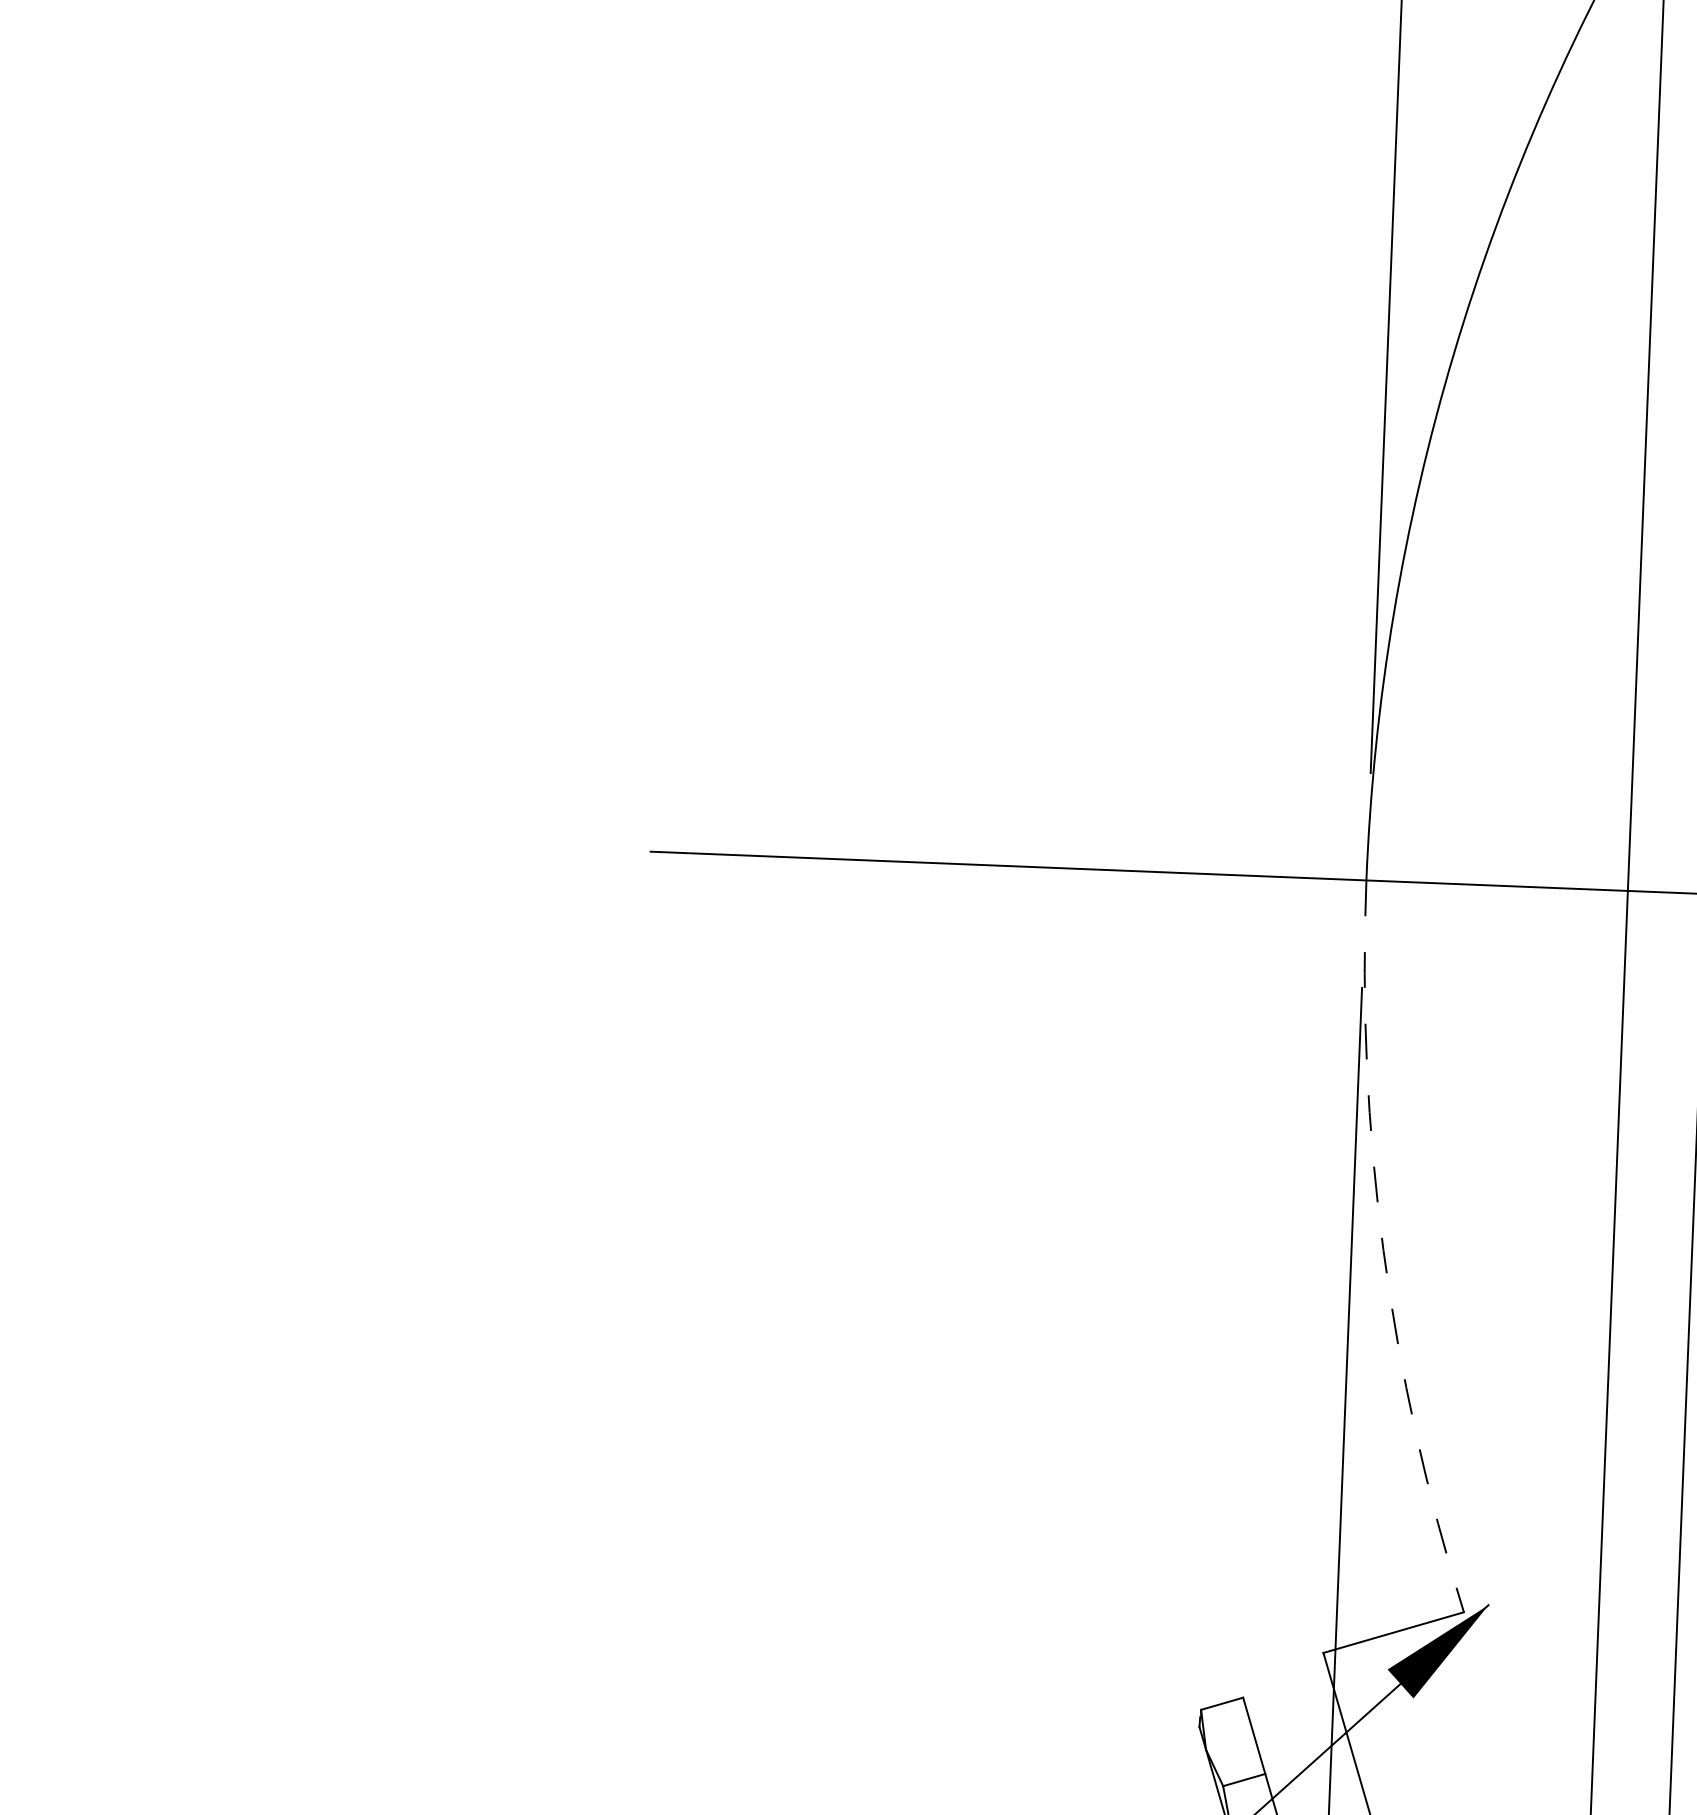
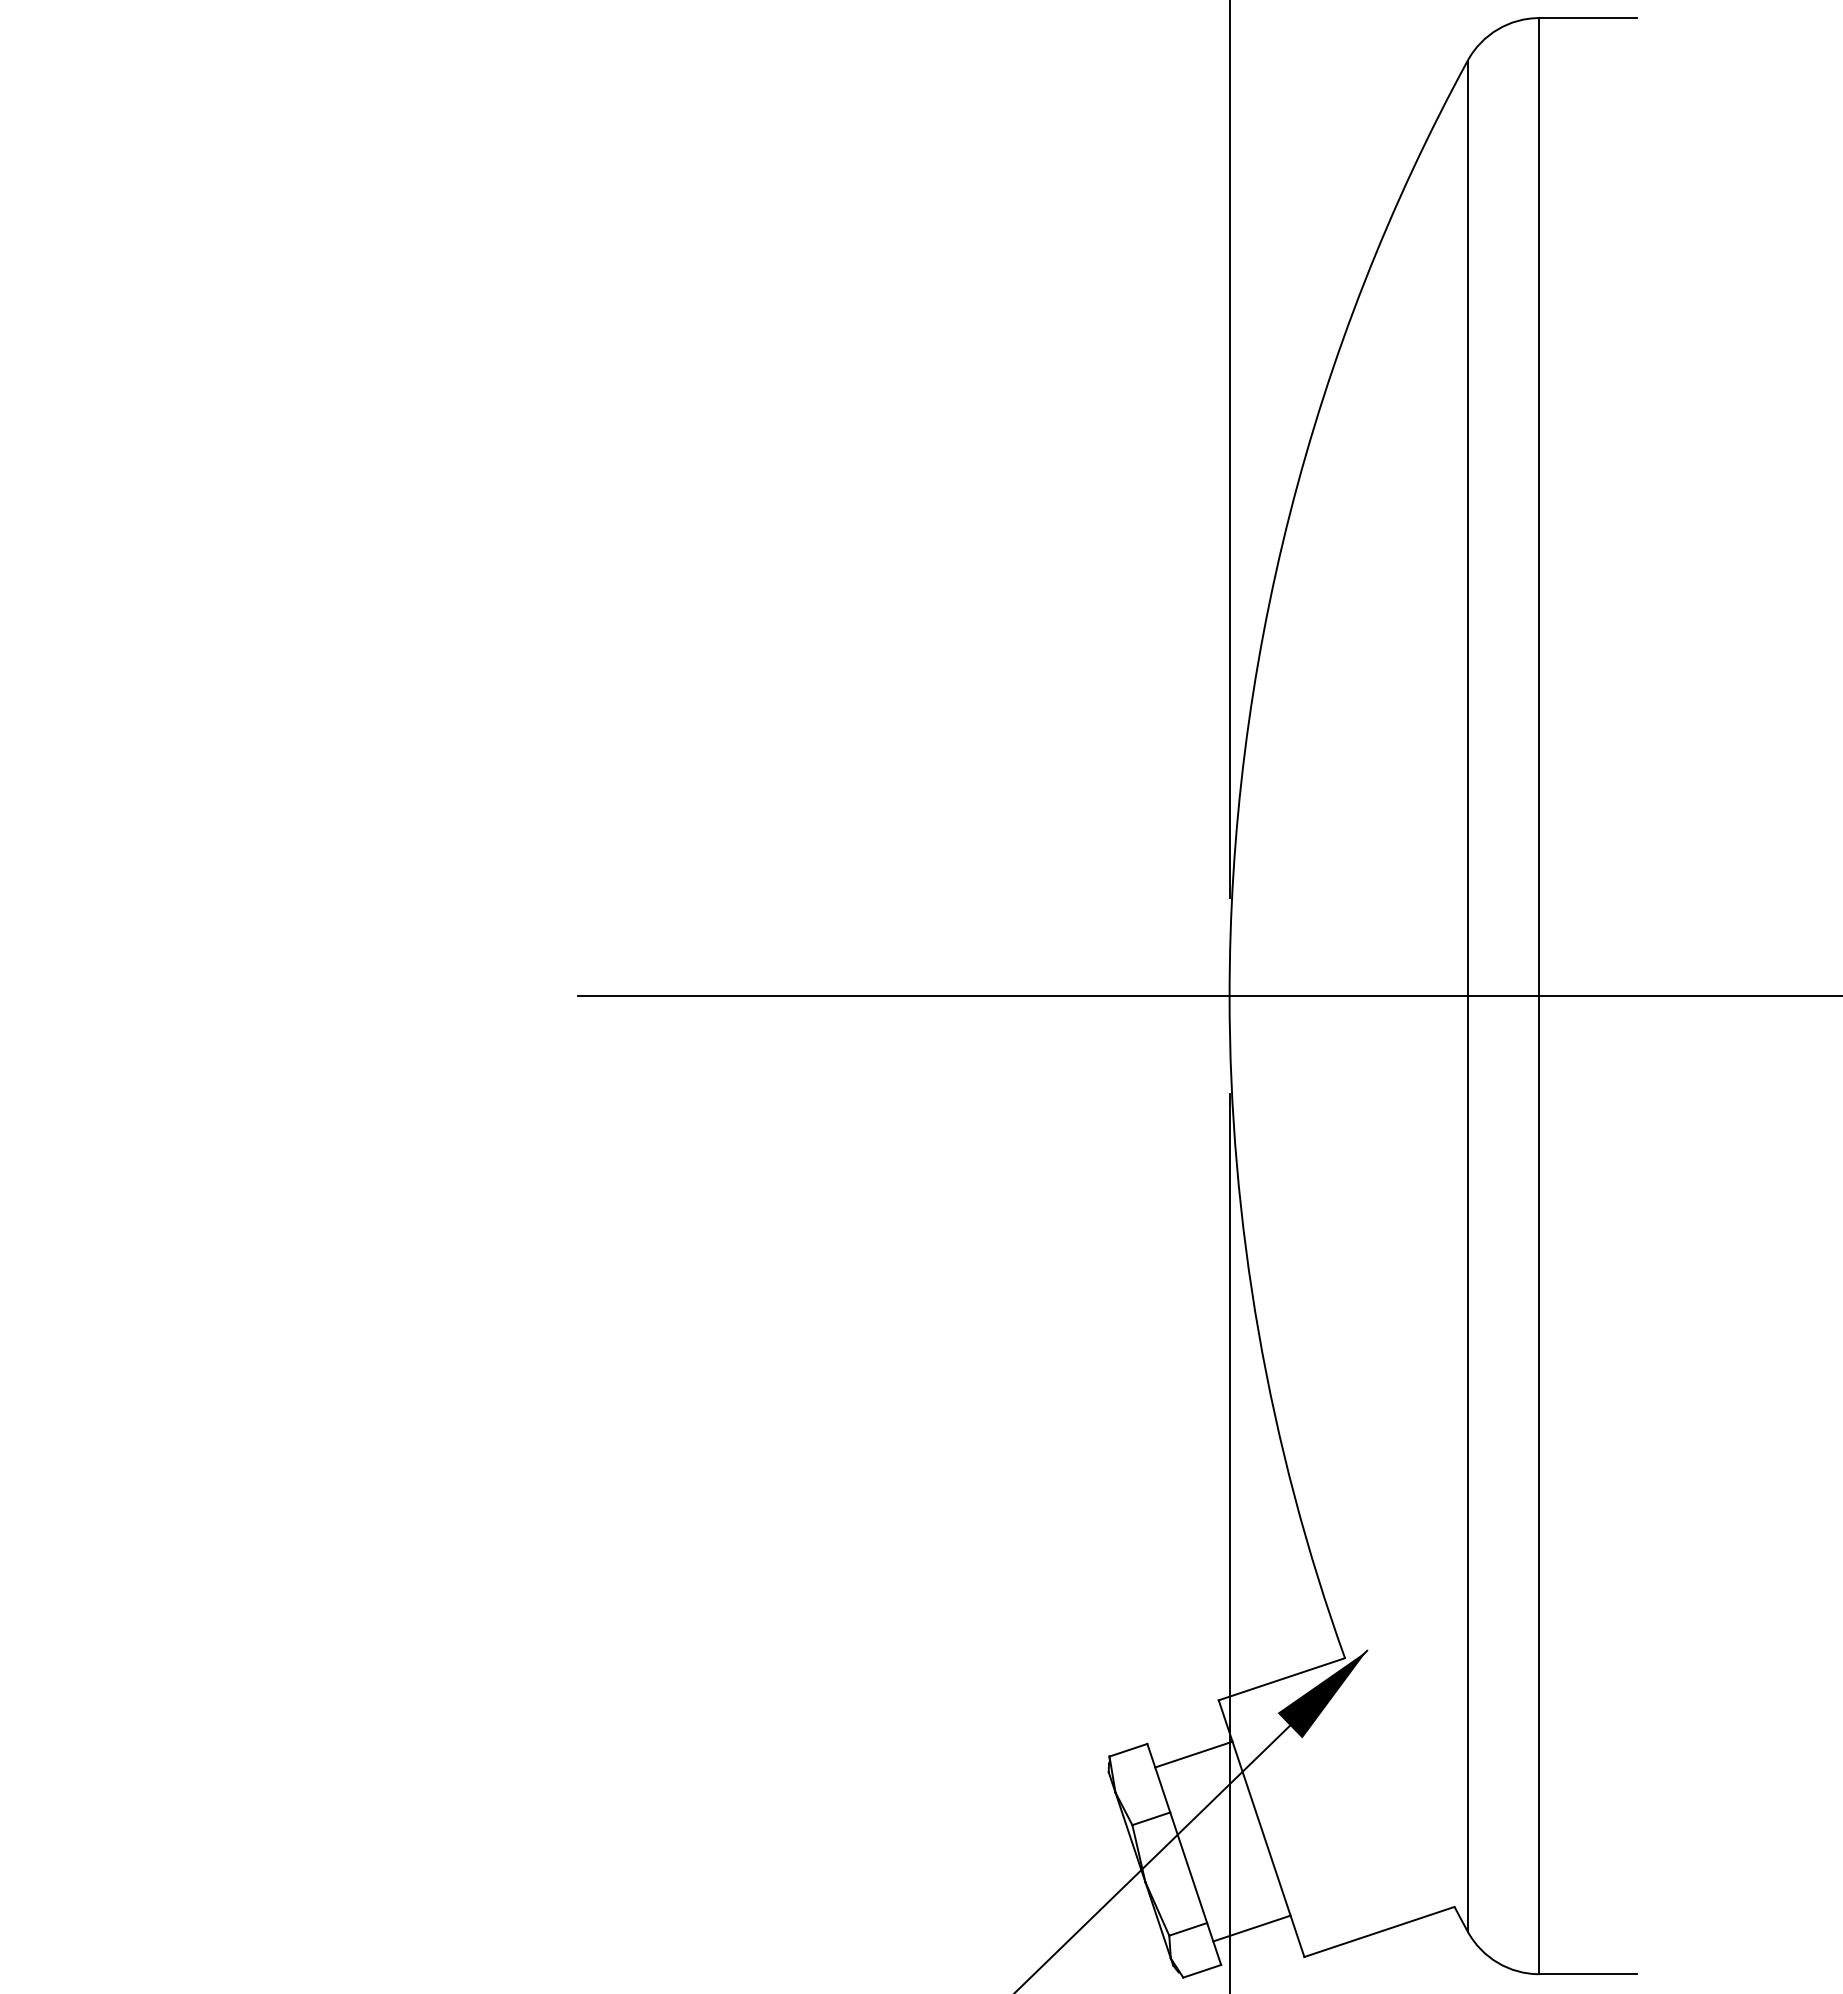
arc: (1383, 1250) -> (1258, 1332), dashed -> solid
line: (1293, 1711) -> (1193, 1754), added

